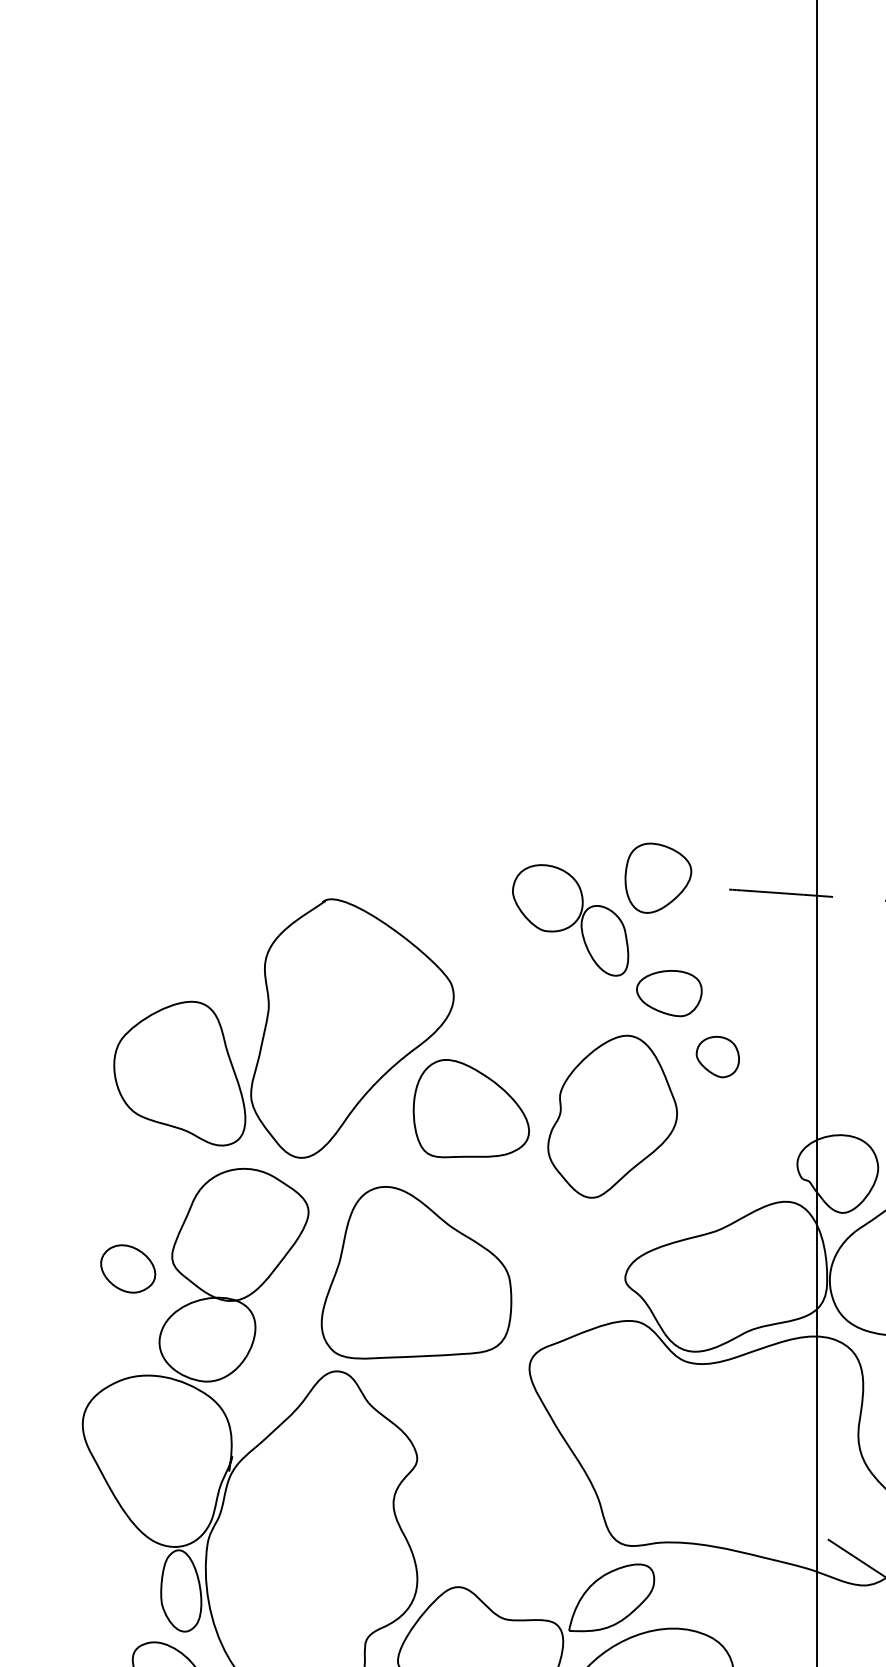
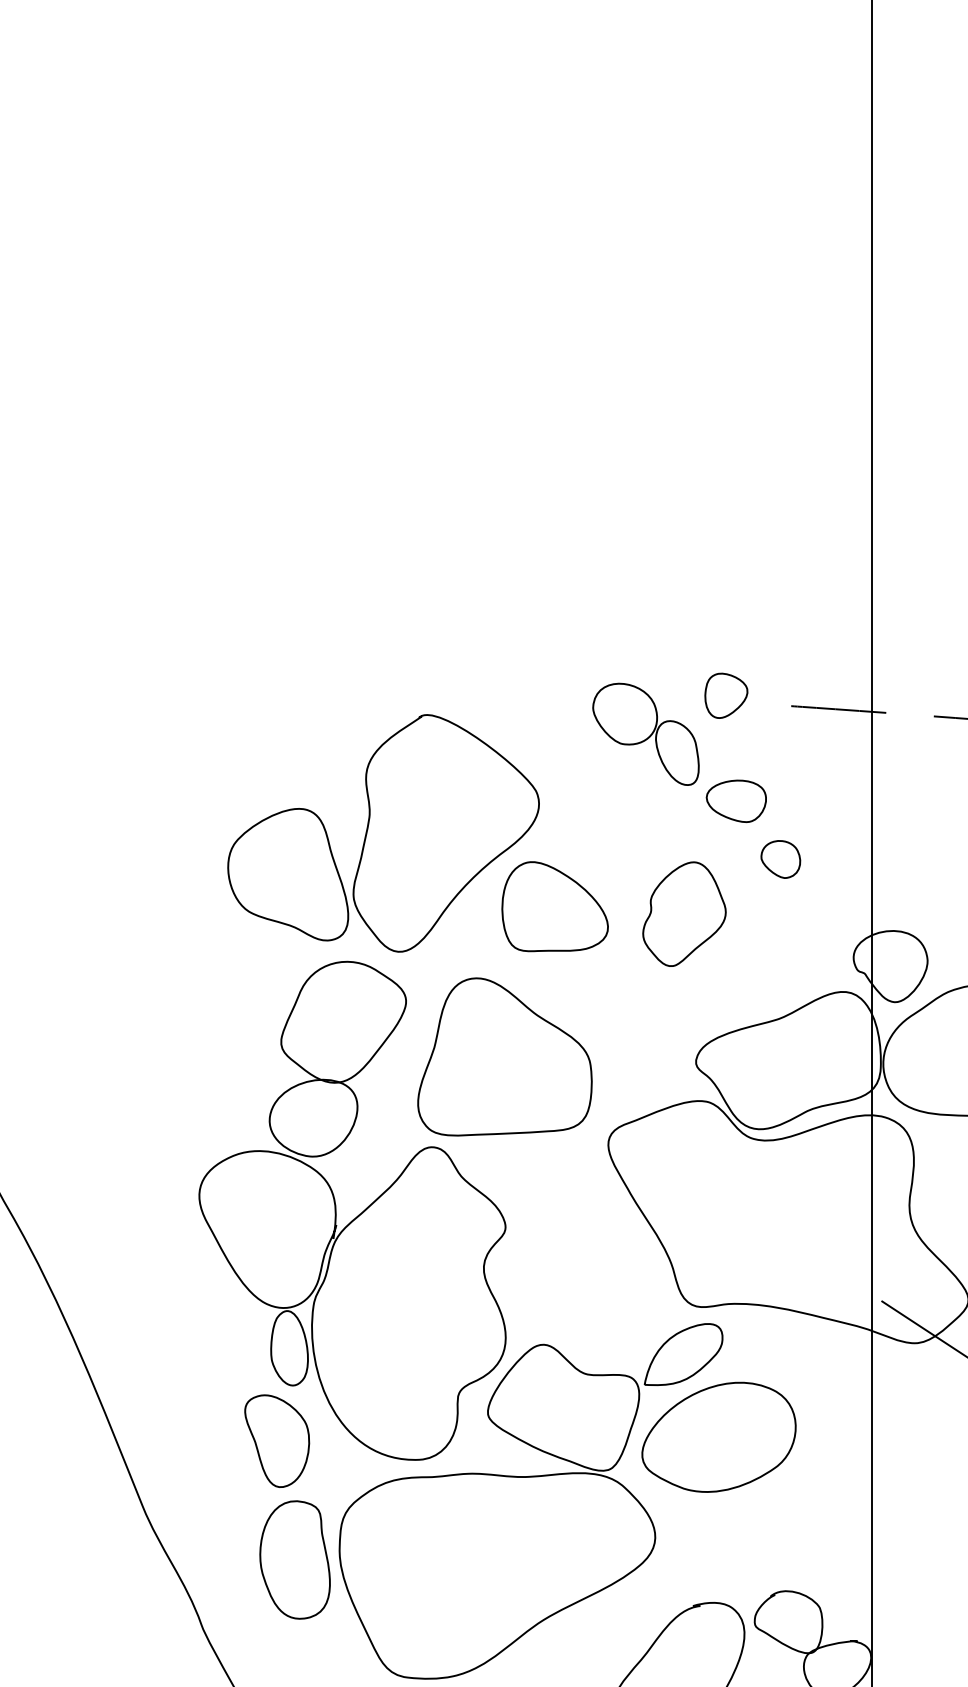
part: (658, 877) -> (726, 695), size x0.7
part: (612, 1117) -> (684, 914), size x0.7
part: (127, 1268) -> (240, 1053), removed

